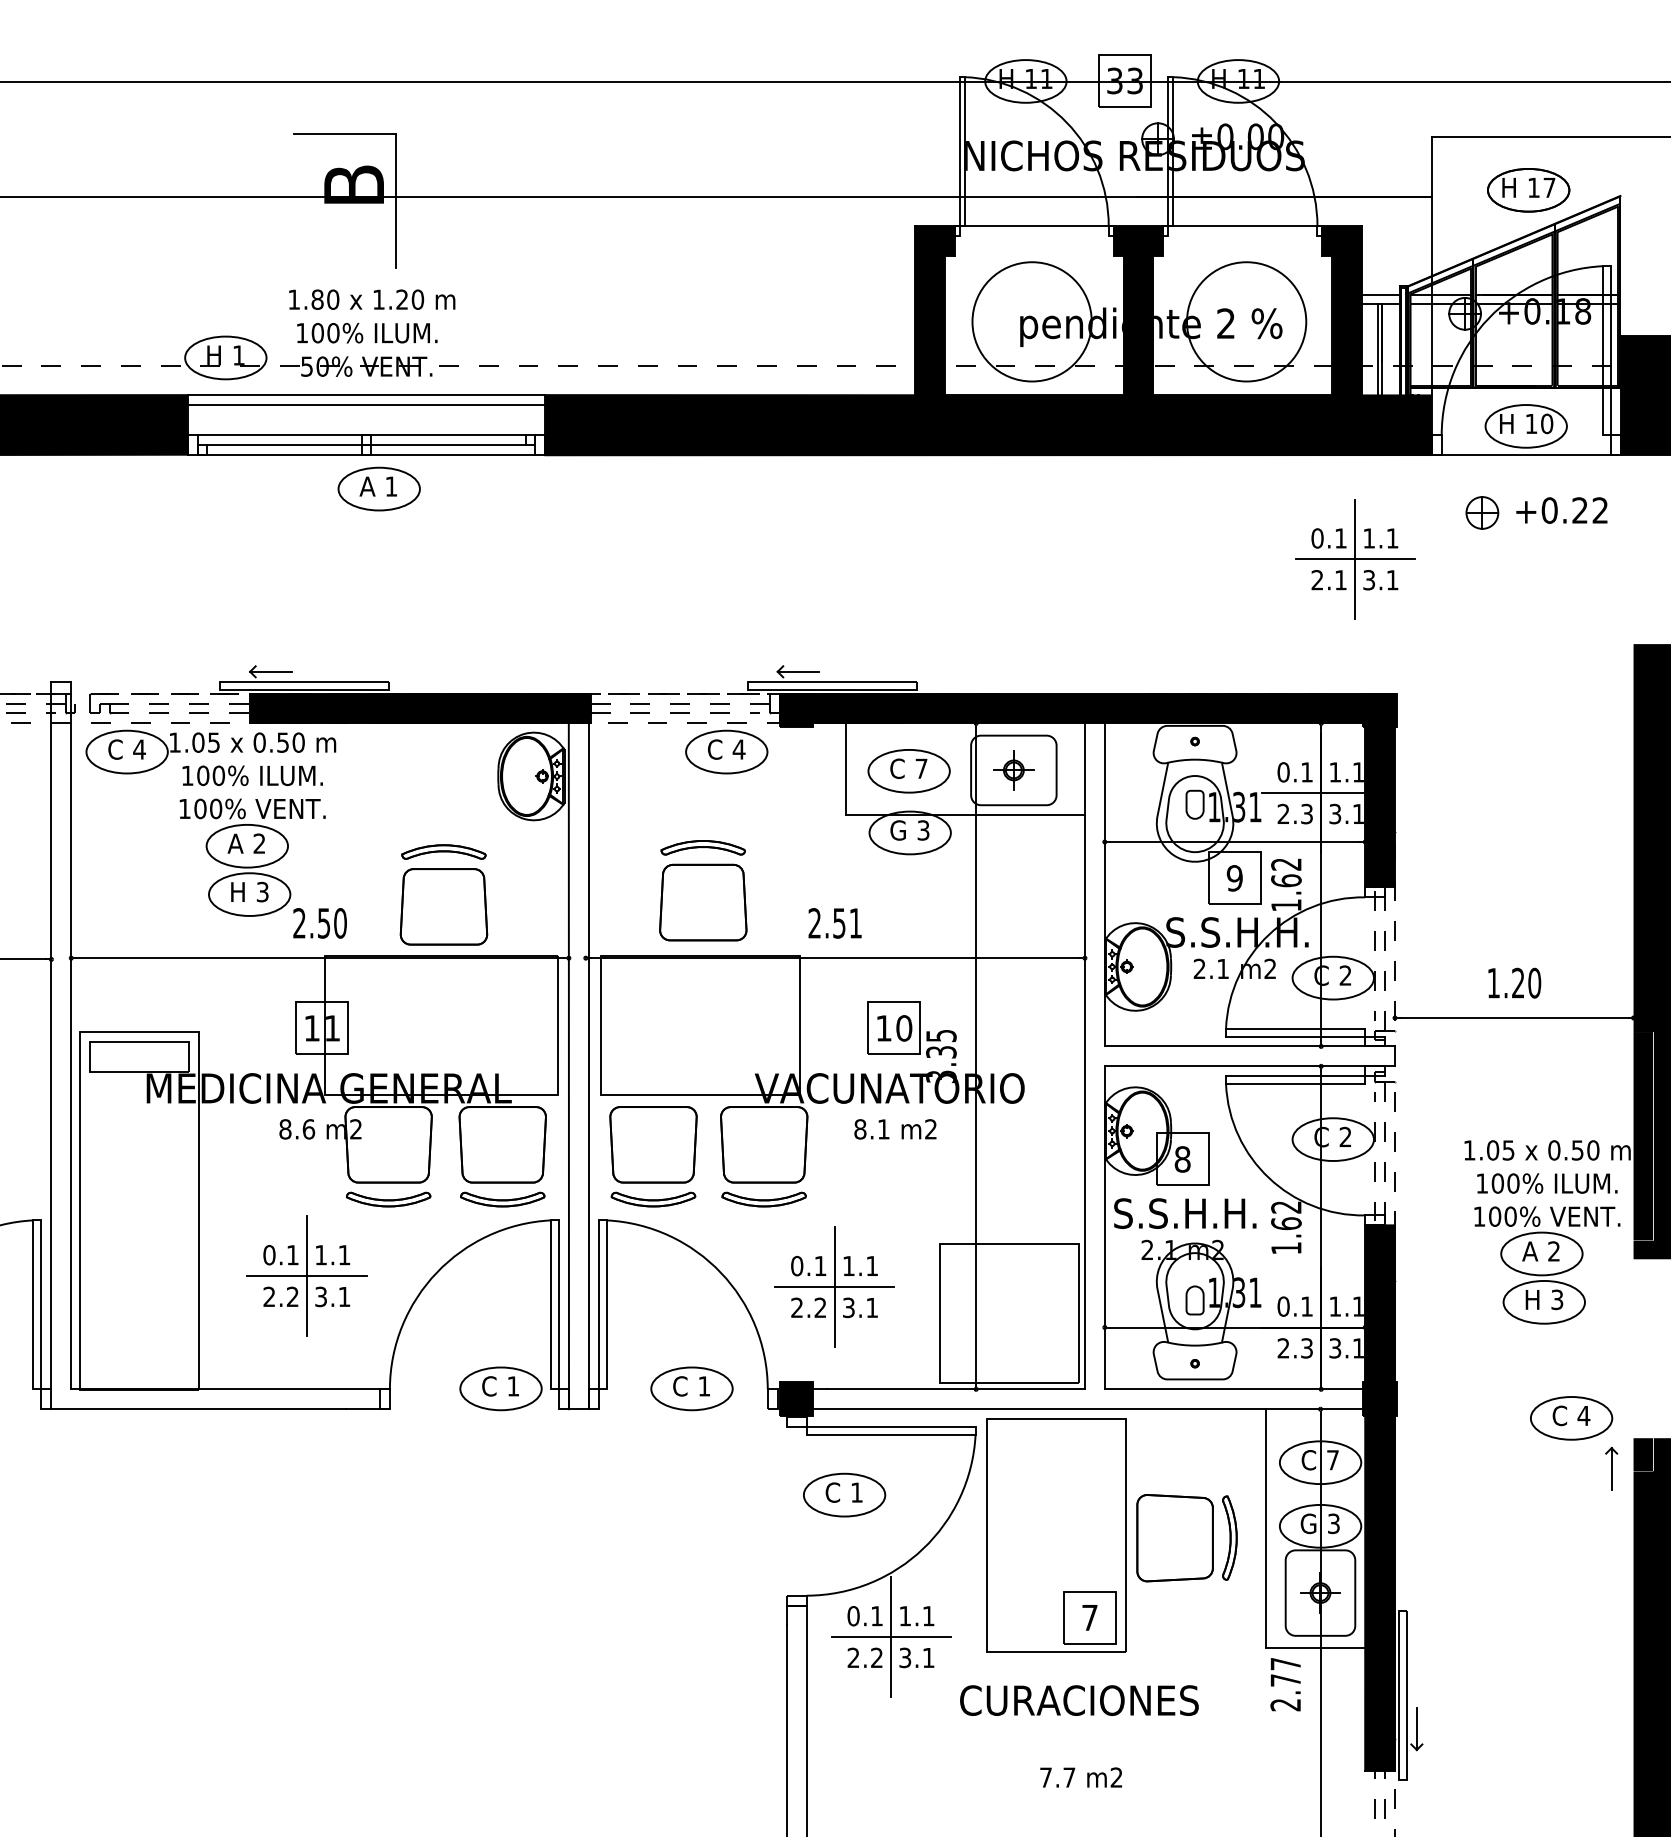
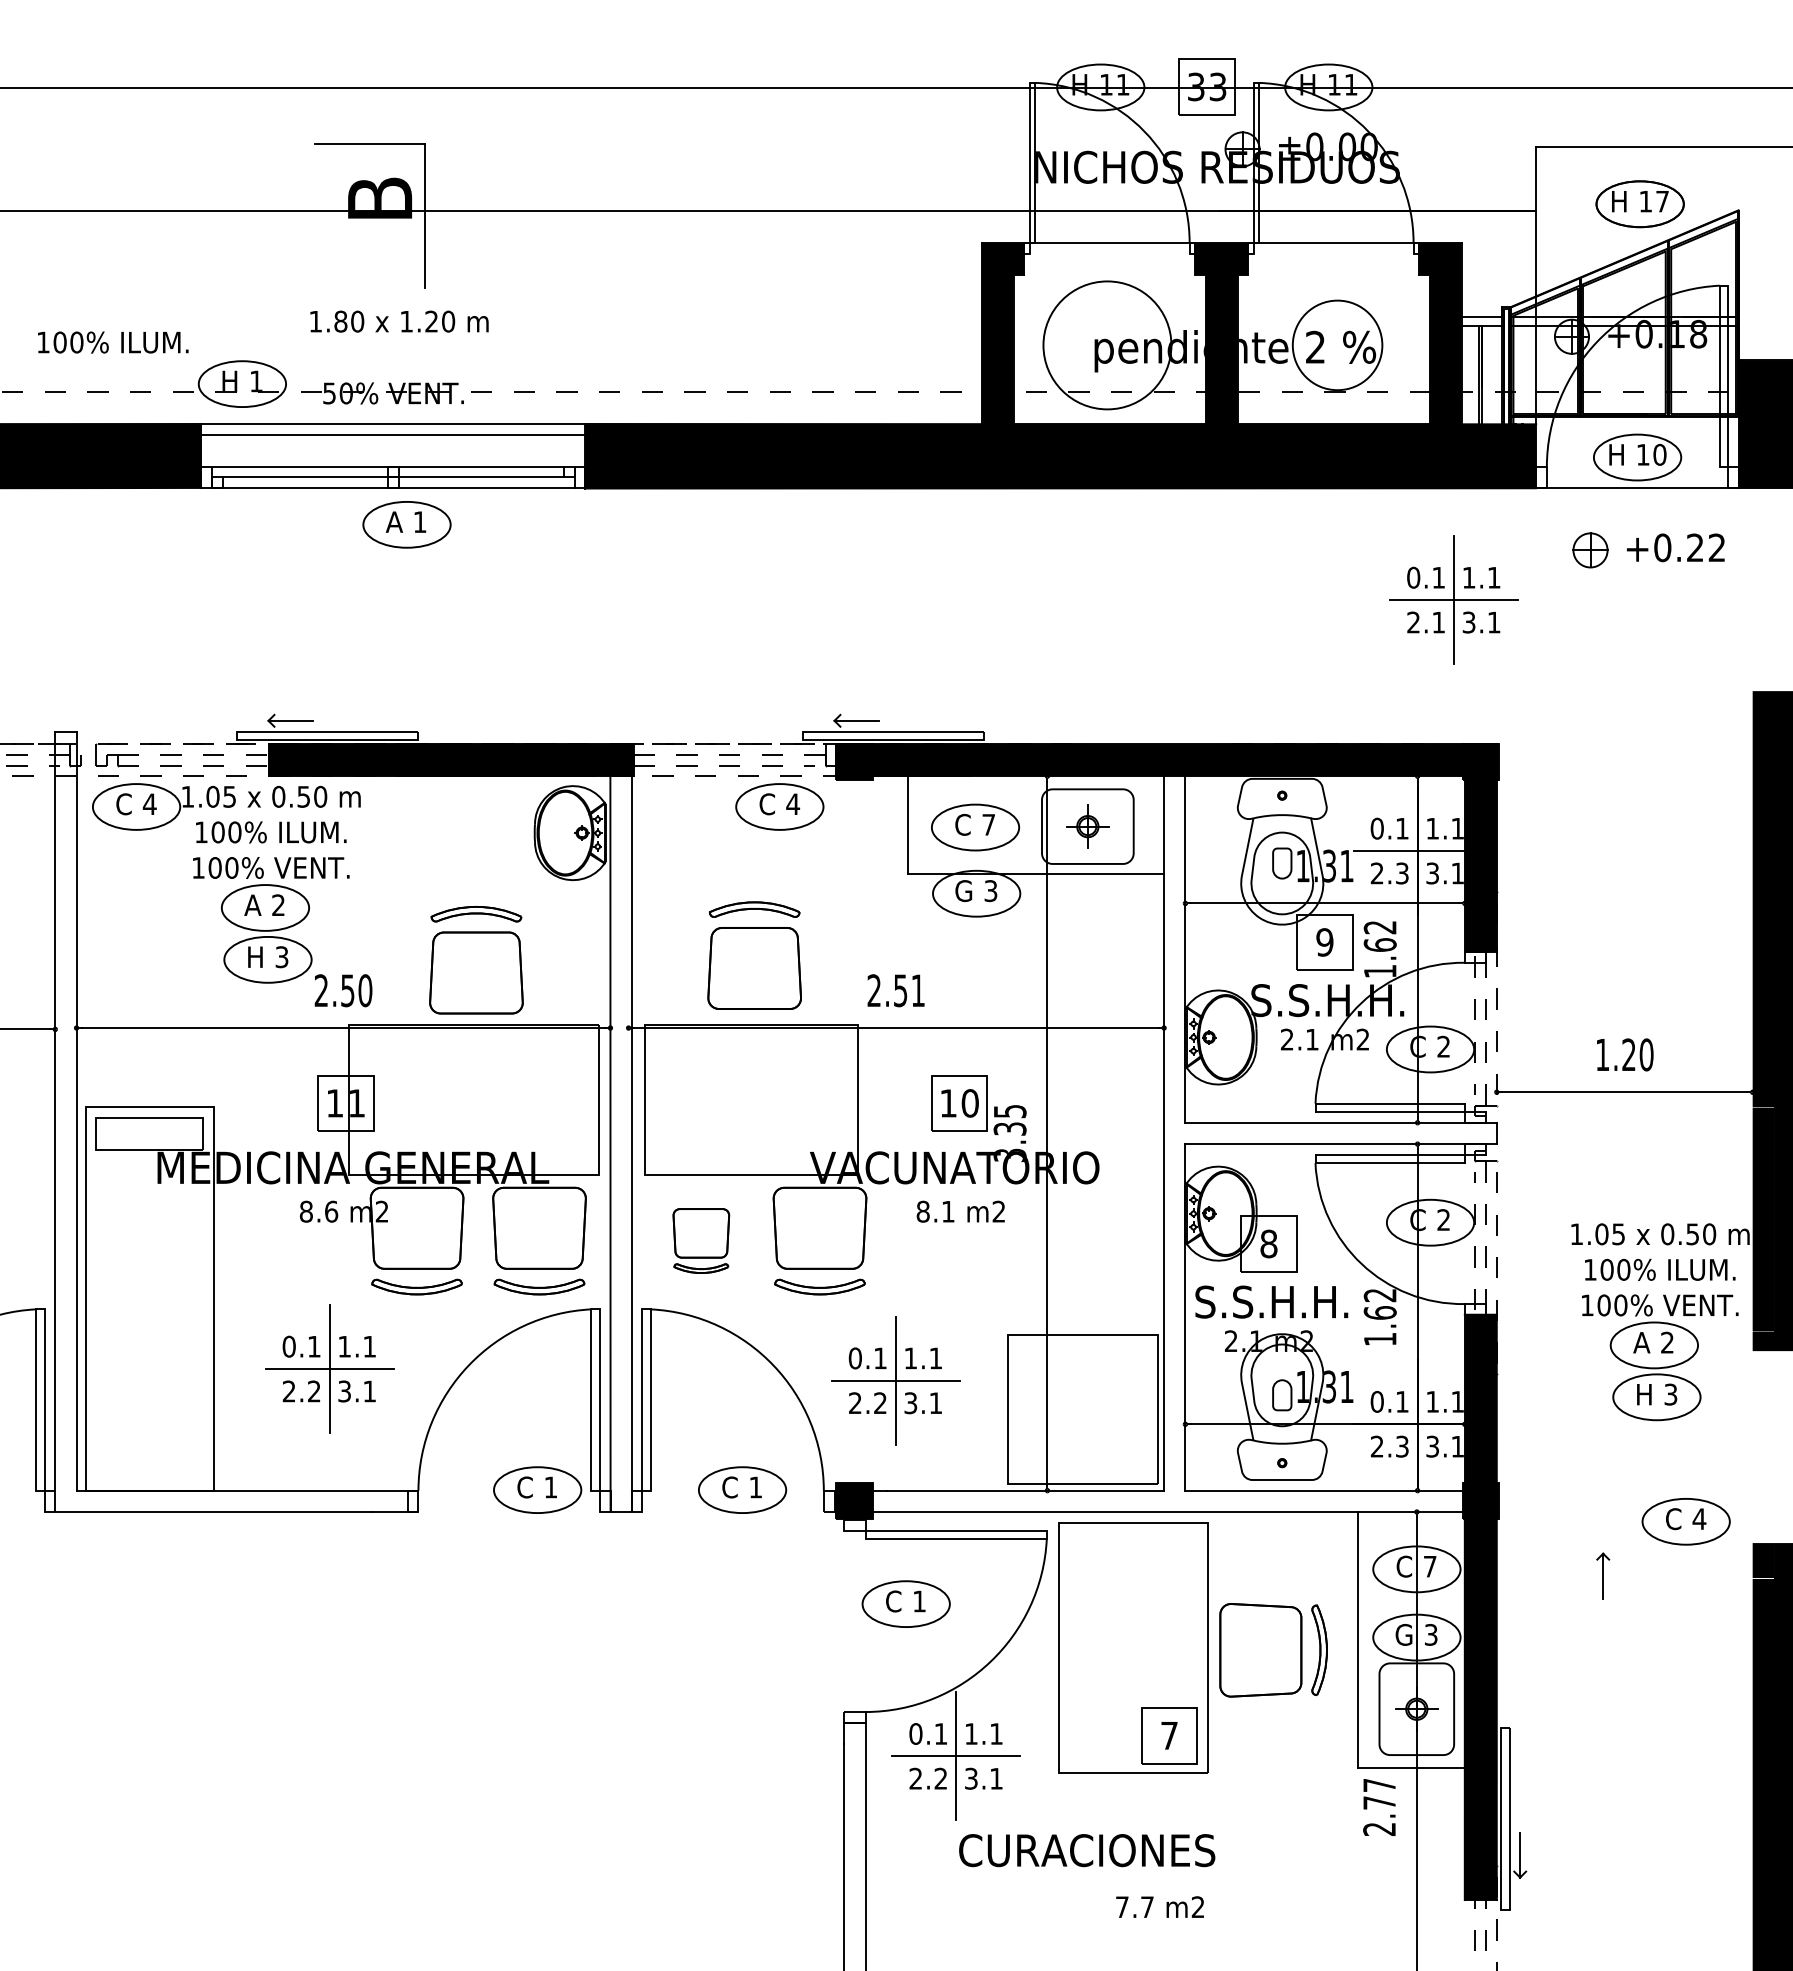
circle: (1246, 321) -> (1337, 345), size x0.7
text: (367, 333) -> (113, 342), moved
part: (653, 1156) -> (701, 1240), size x0.6
part: (1611, 1468) -> (1603, 1575), moved
text: (1079, 1700) -> (1087, 1850), moved

